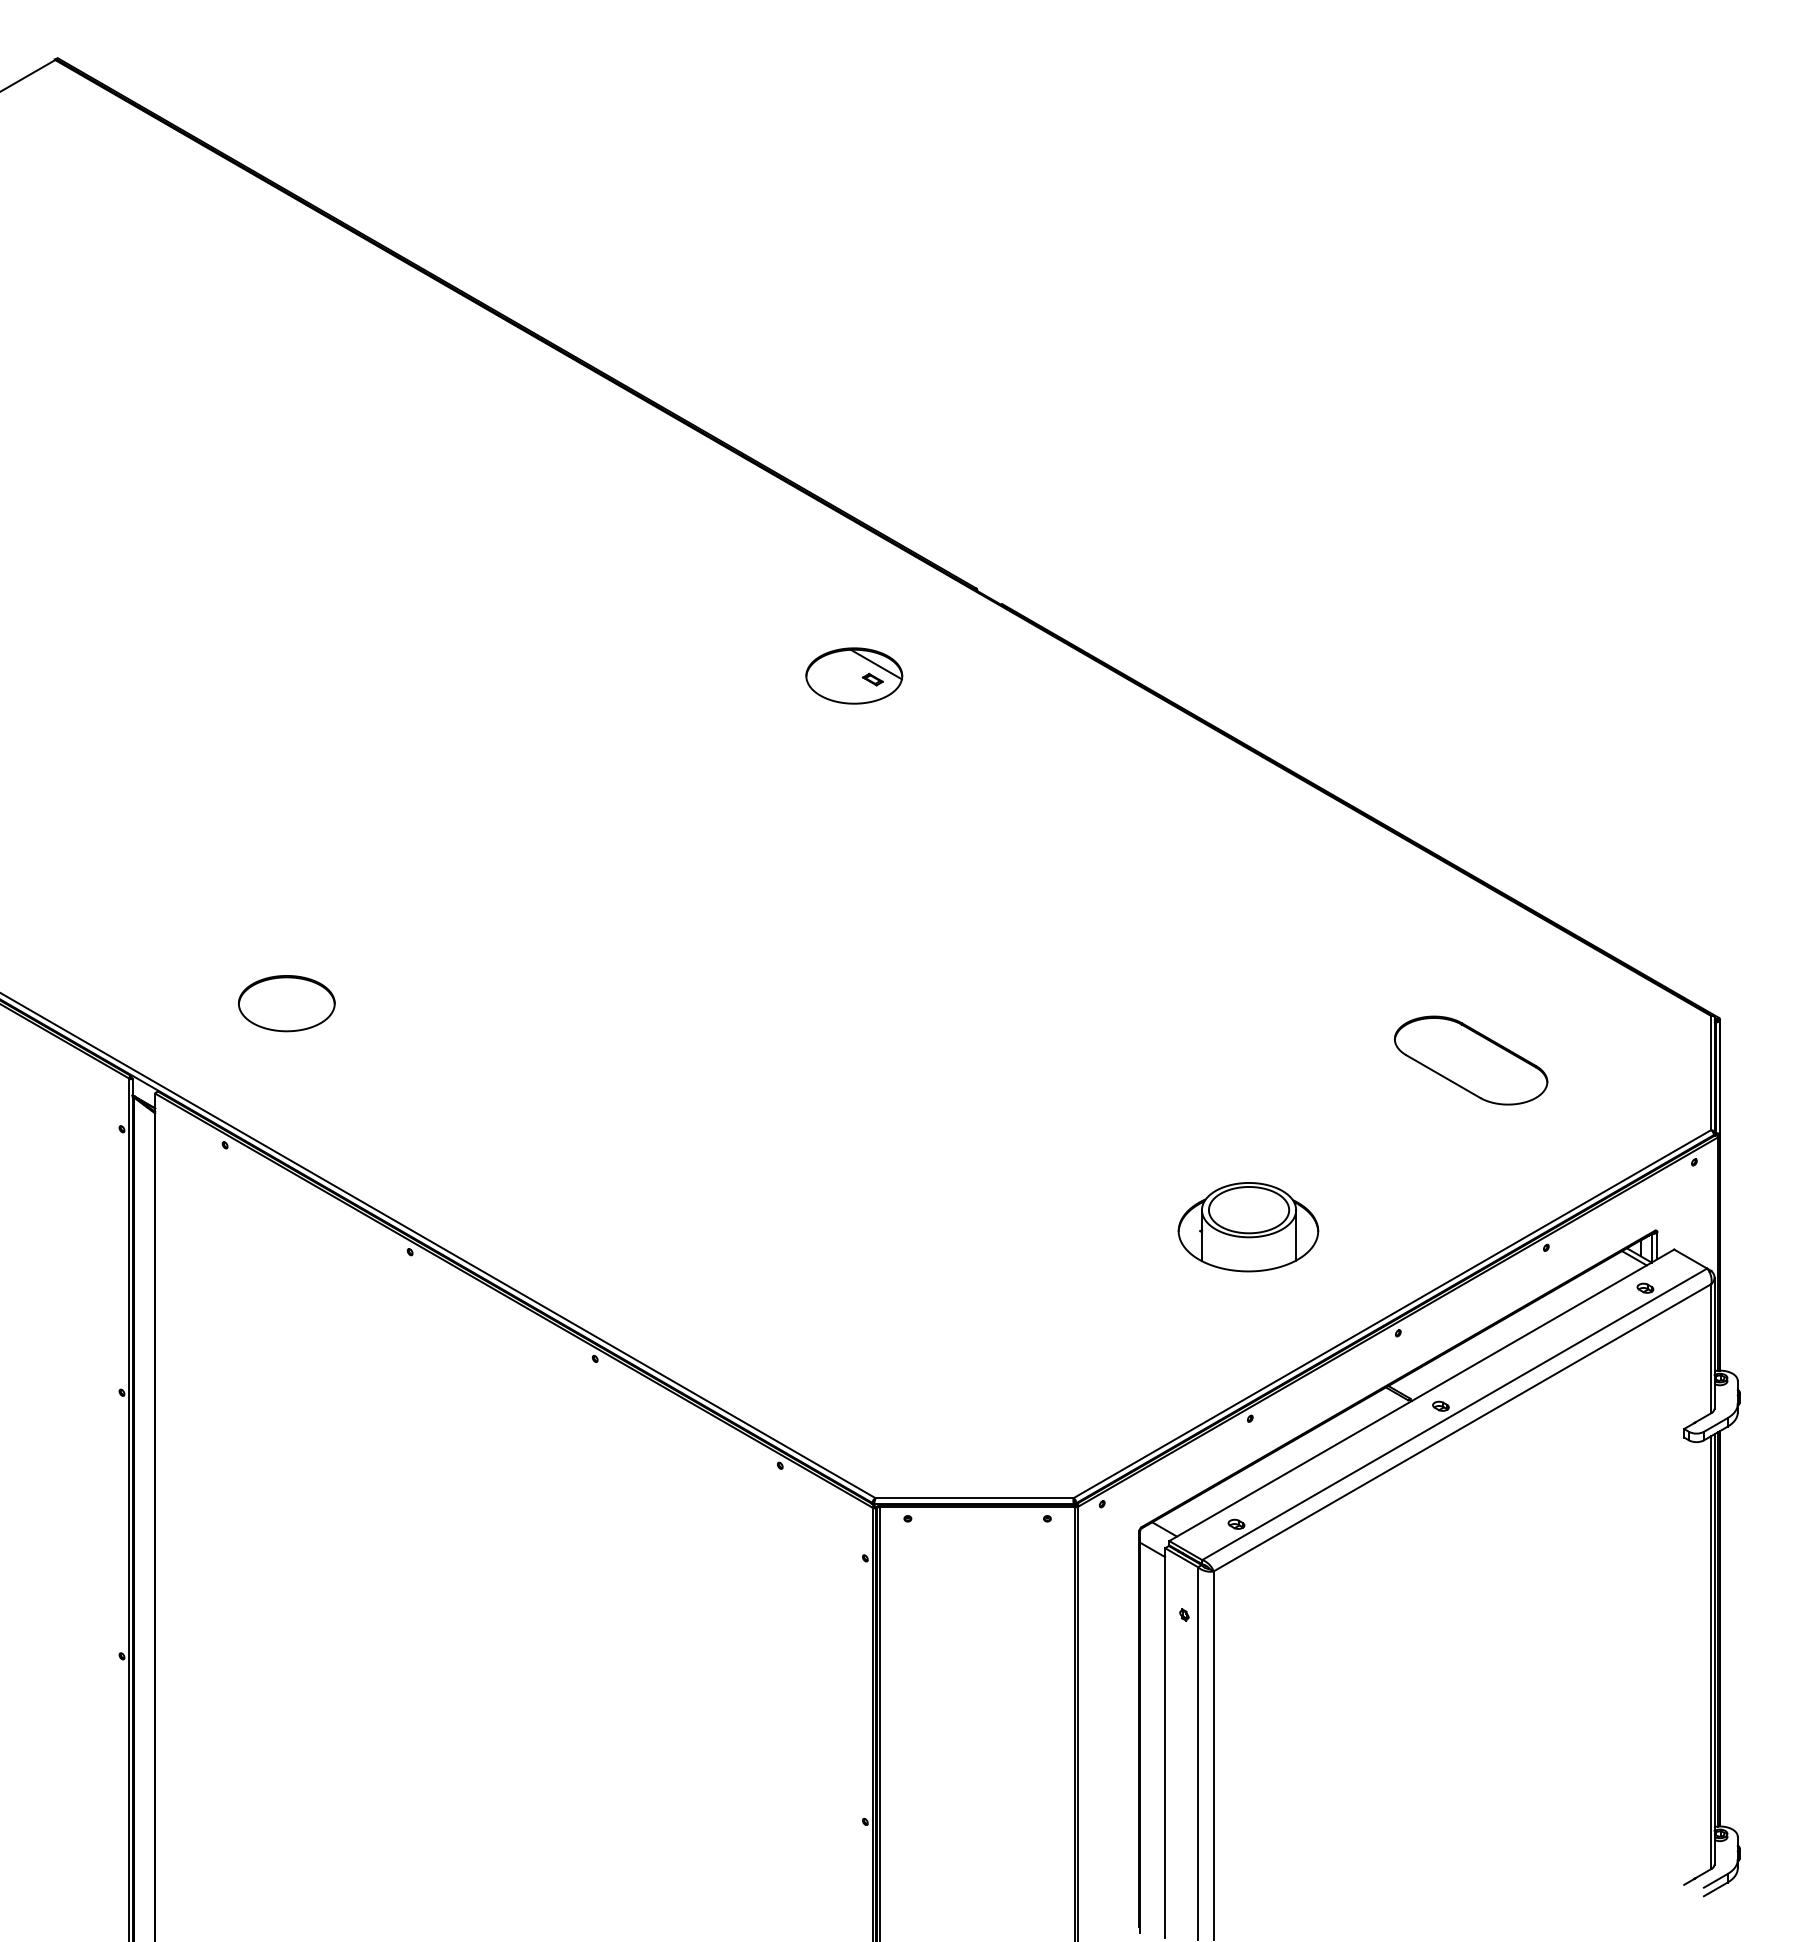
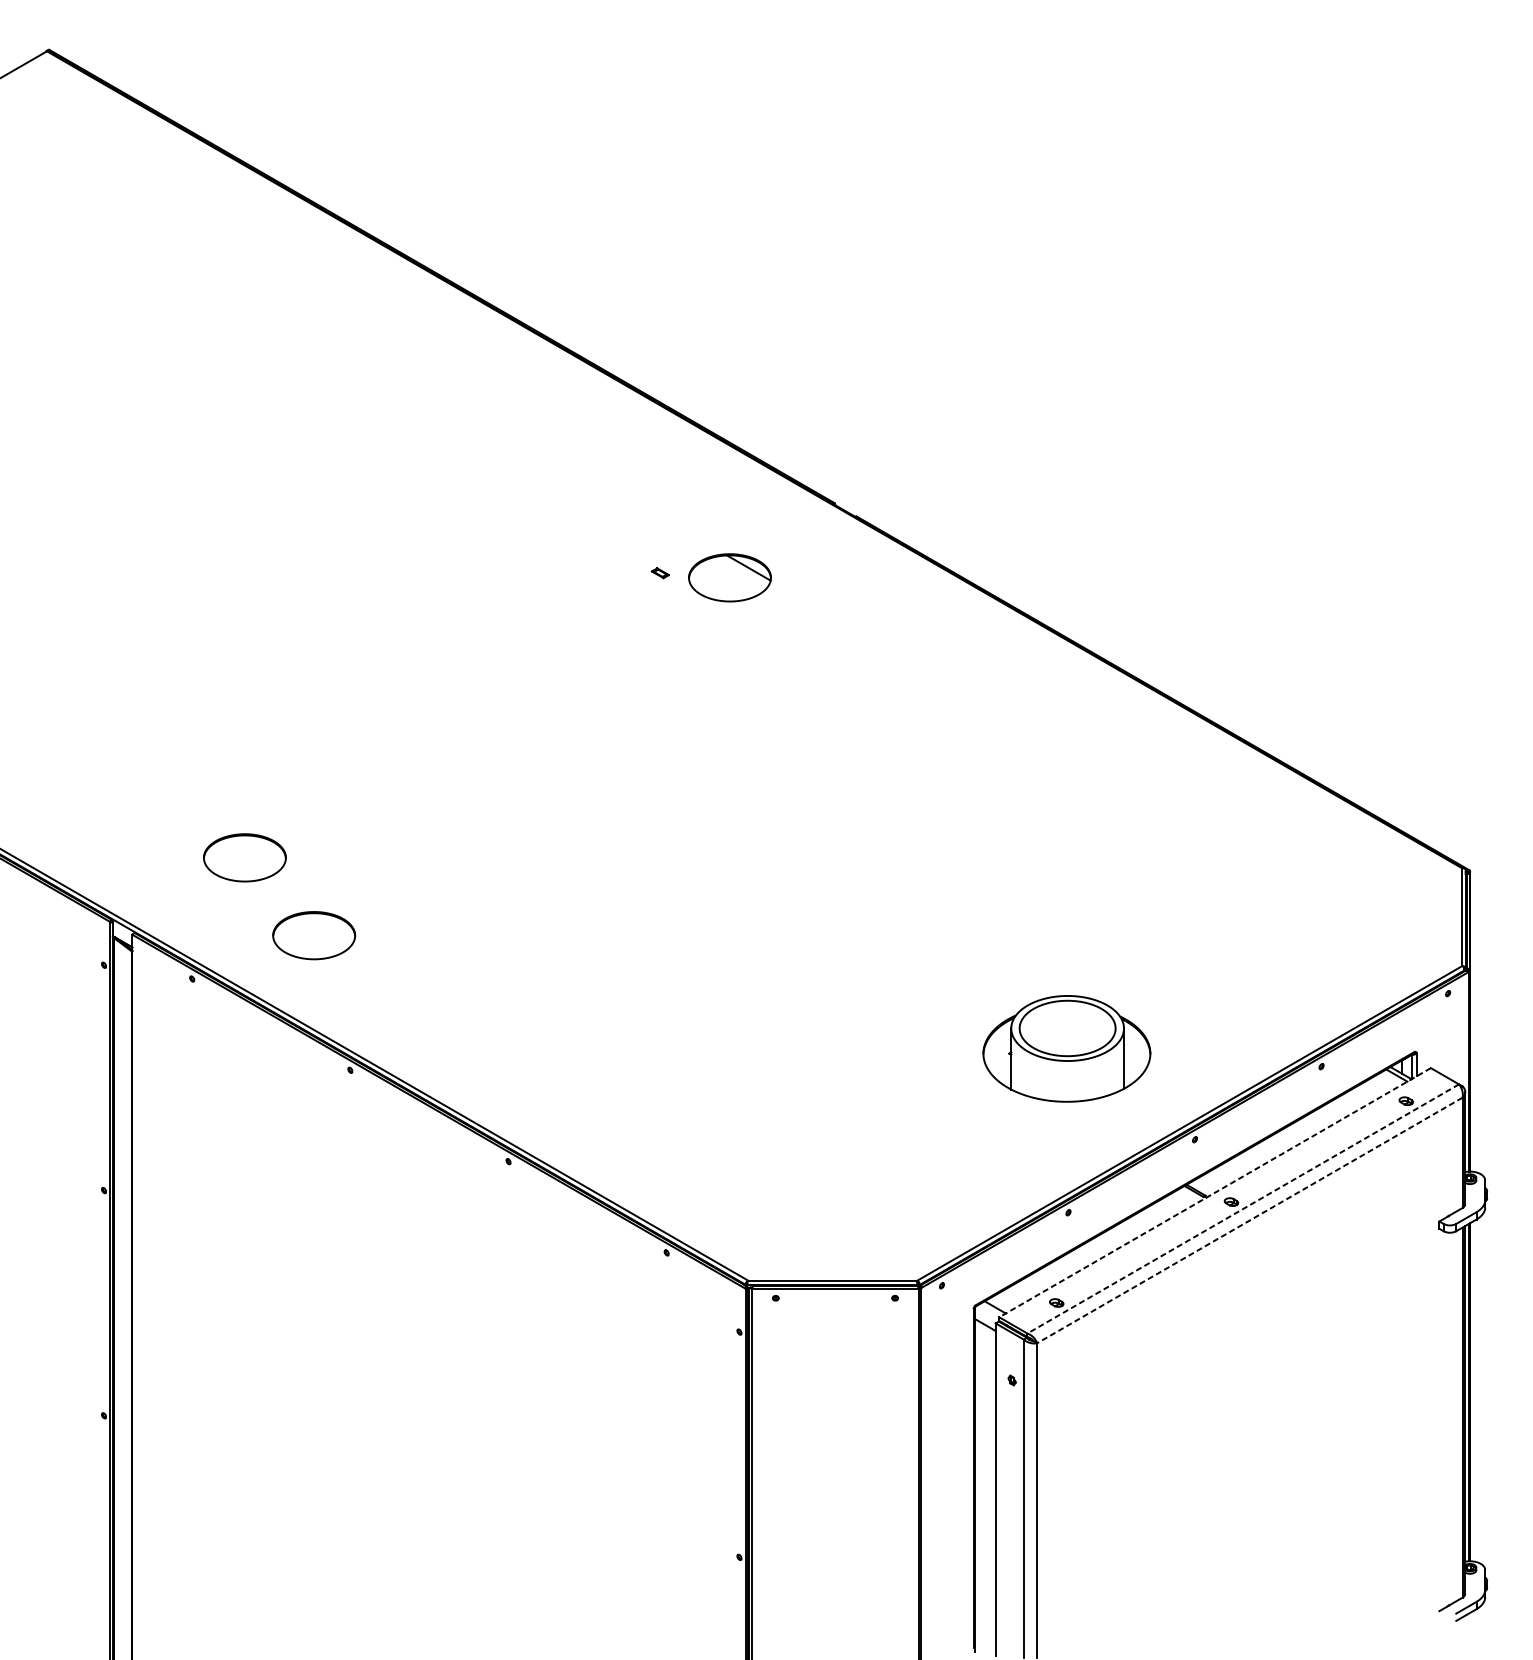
part: (872, 679) -> (660, 573), moved
part: (1471, 1060) -> (1257, 906), removed
part: (367, 1094) -> (313, 935), added
part: (1248, 1227) -> (1066, 1049), size x1.4
line: (1421, 1395) -> (1214, 1192), solid -> dashed
line: (1454, 1414) -> (1243, 1209), solid -> dashed
line: (1462, 1428) -> (1249, 1221), solid -> dashed

